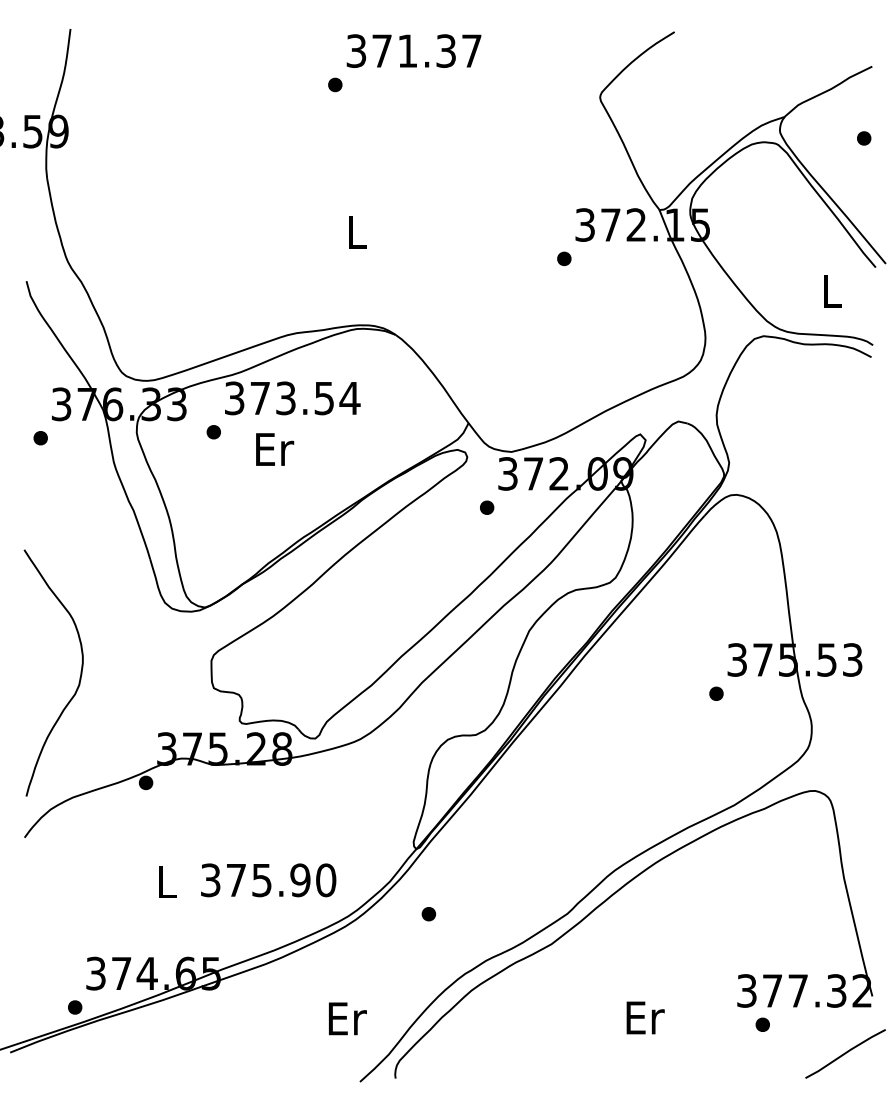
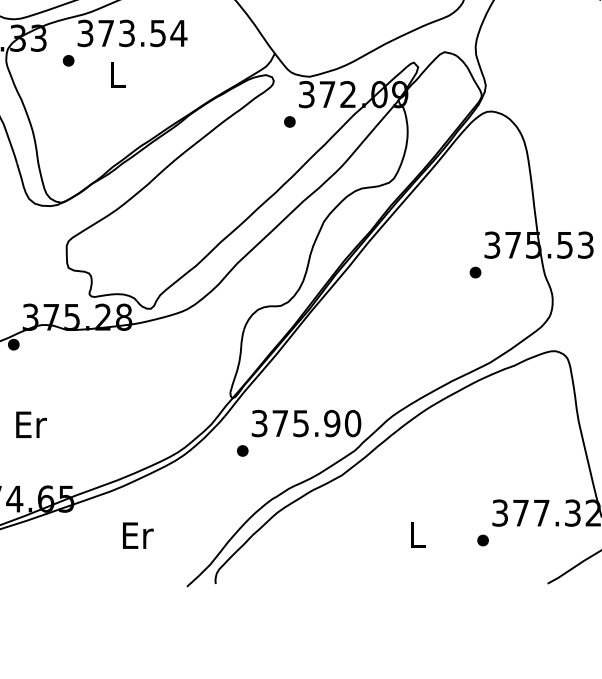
text: (275, 449) -> (118, 74), Er -> L
text: (268, 880) -> (306, 423), moved
text: (168, 881) -> (31, 424), L -> Er
text: (645, 1017) -> (418, 534), Er -> L
text: (347, 1018) -> (137, 535), moved
part: (762, 1024) -> (482, 540), moved

